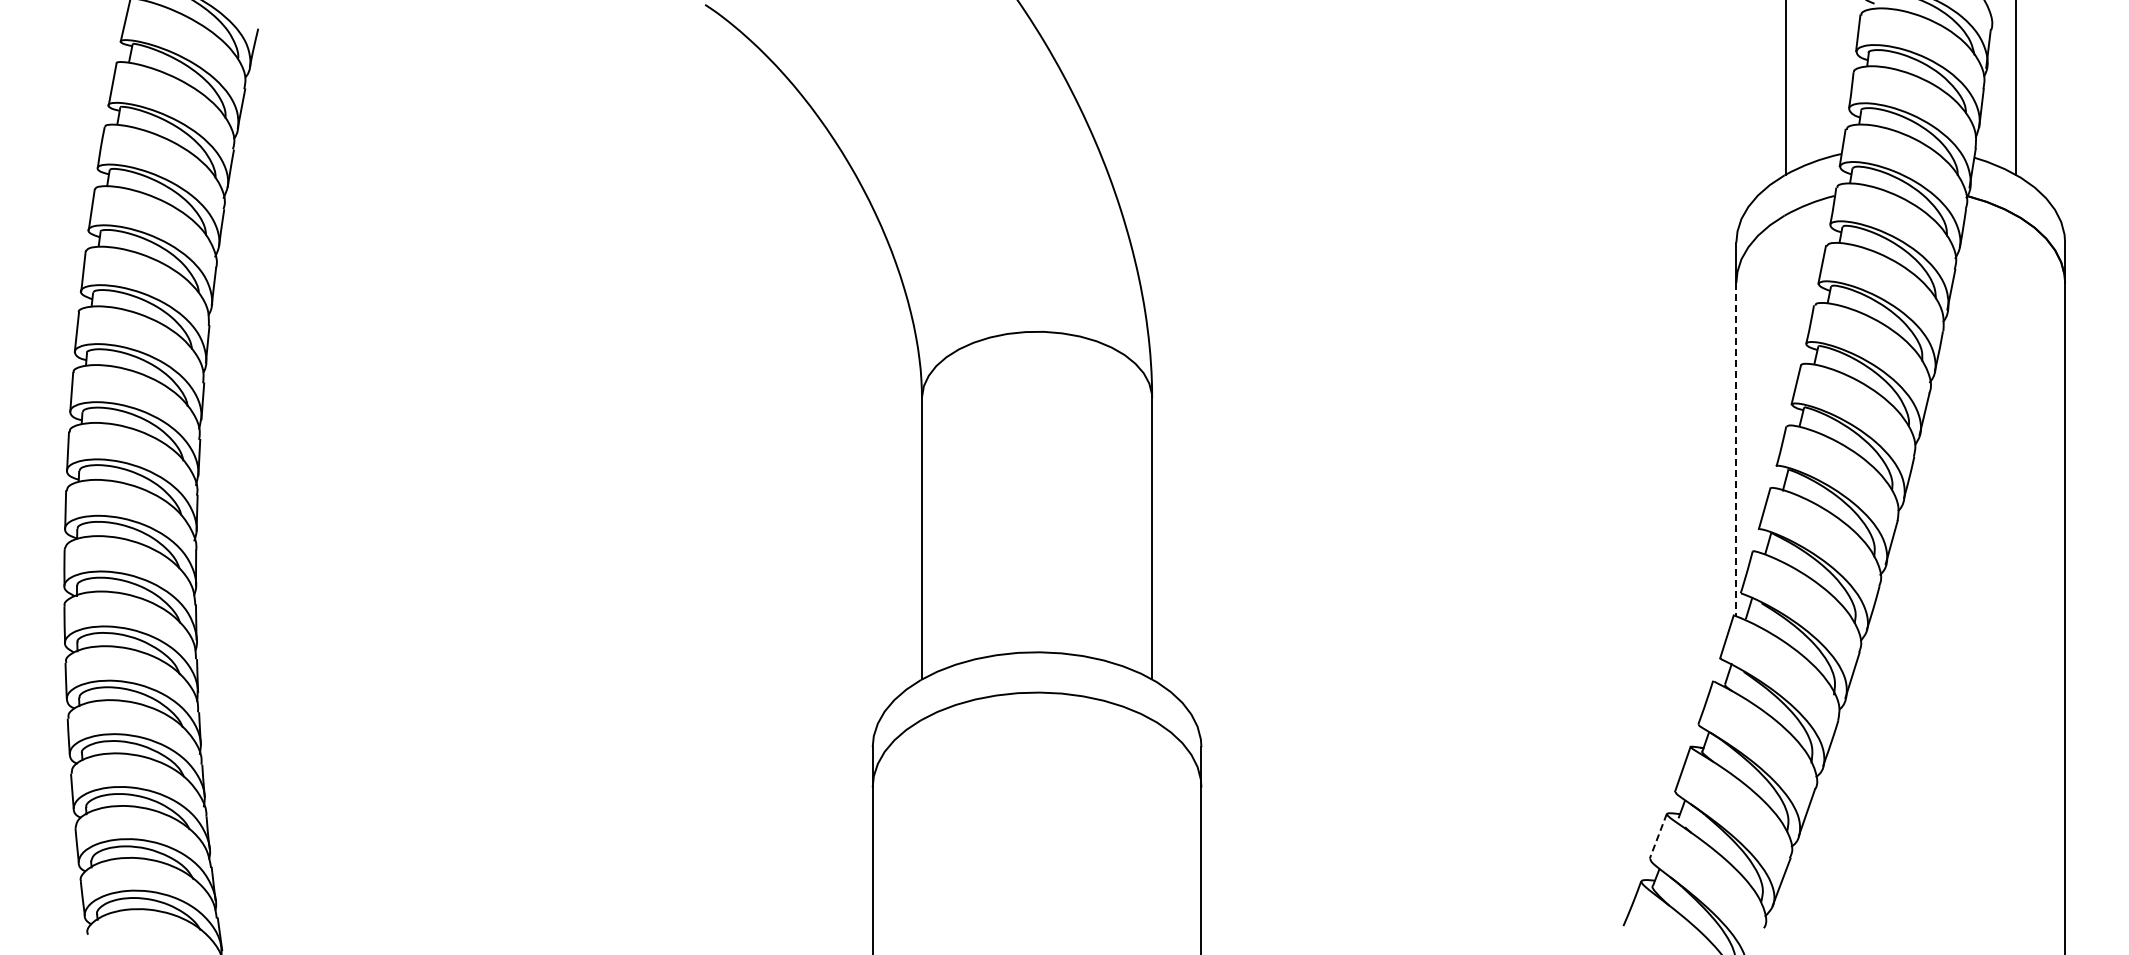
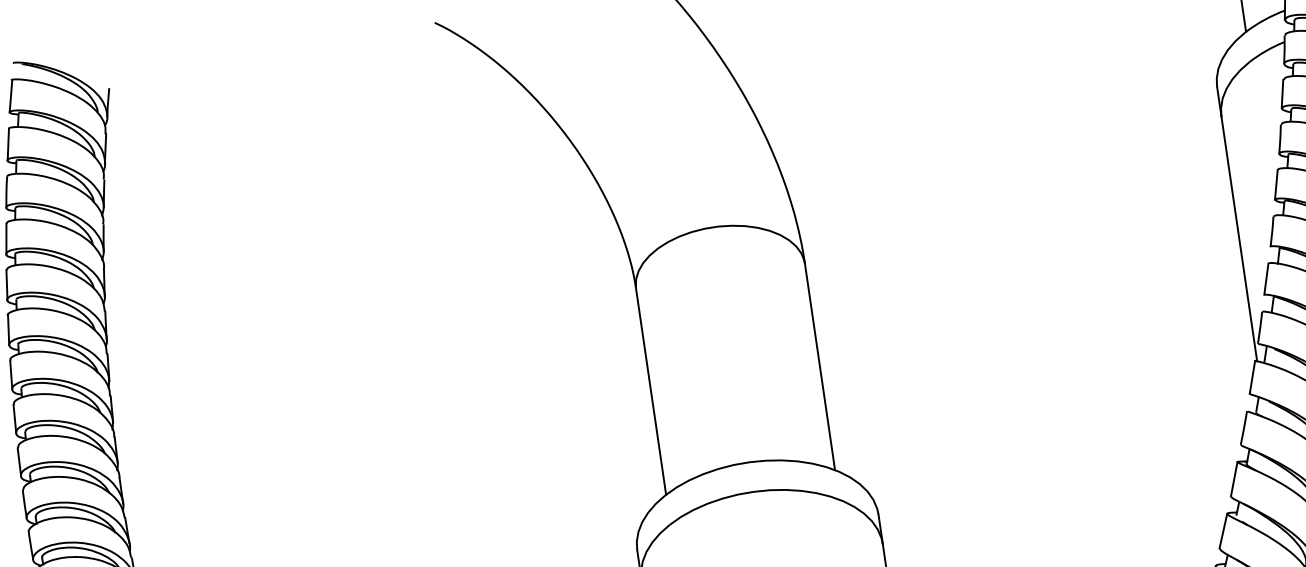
line: (1736, 449) -> (1239, 238), dashed -> solid
line: (1658, 836) -> (1223, 531), dashed -> solid

